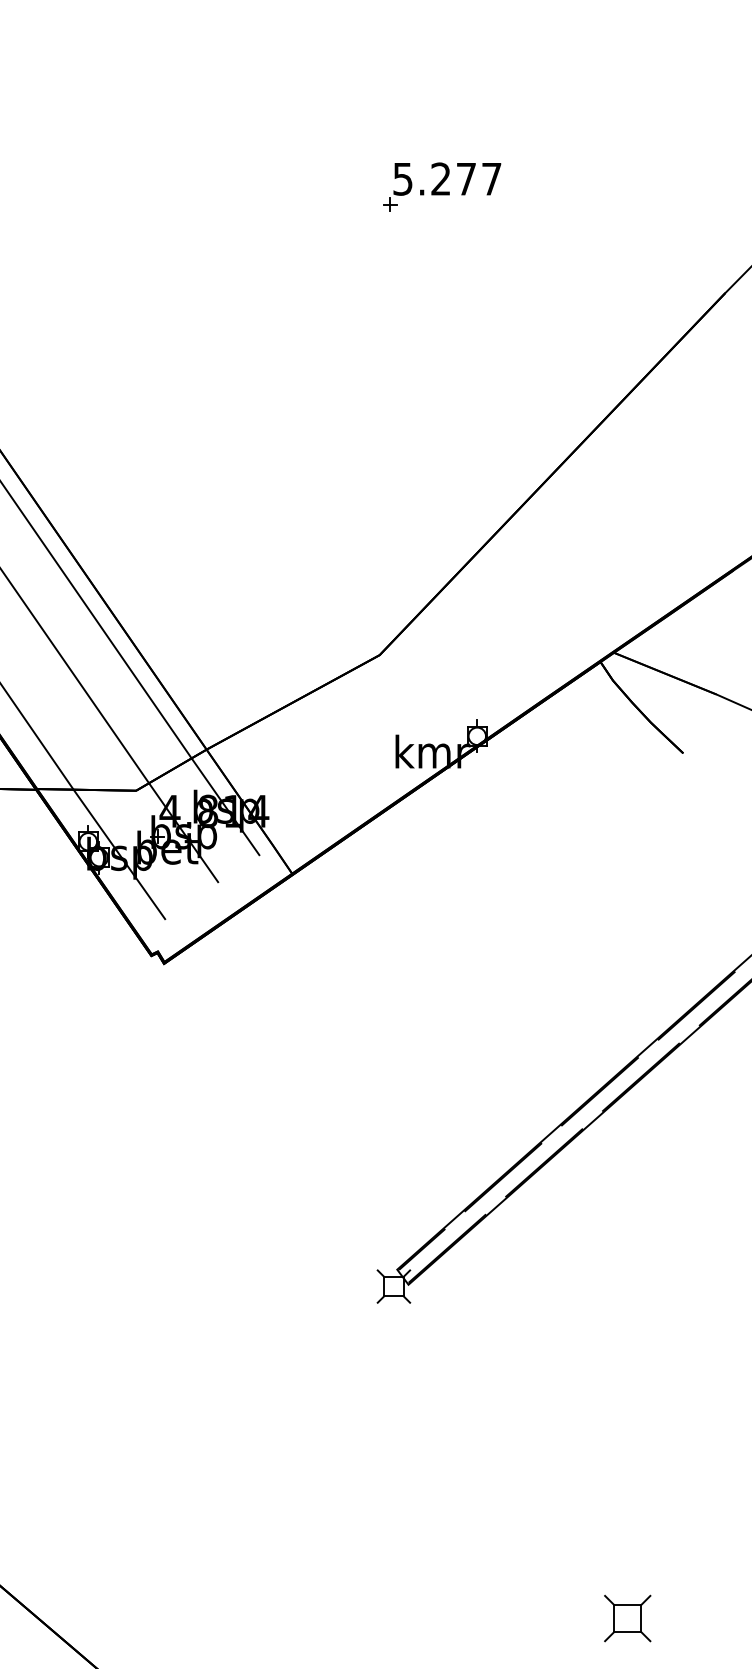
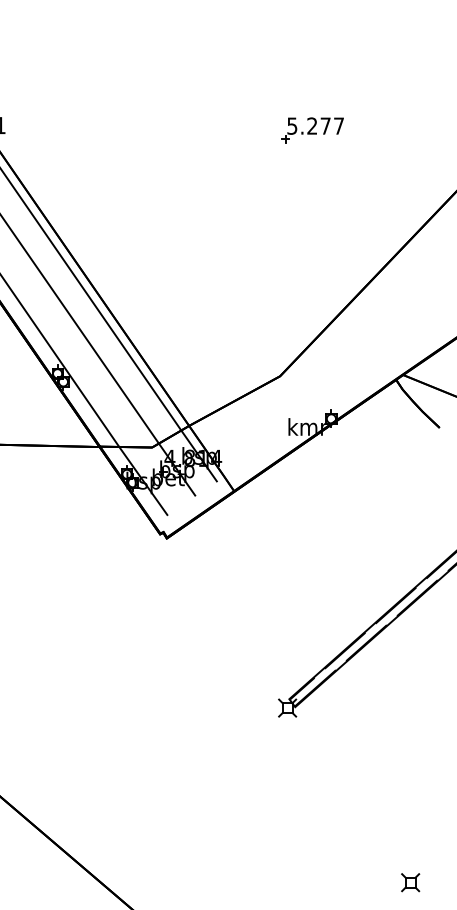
part: (627, 1618) -> (410, 882), size x0.71

